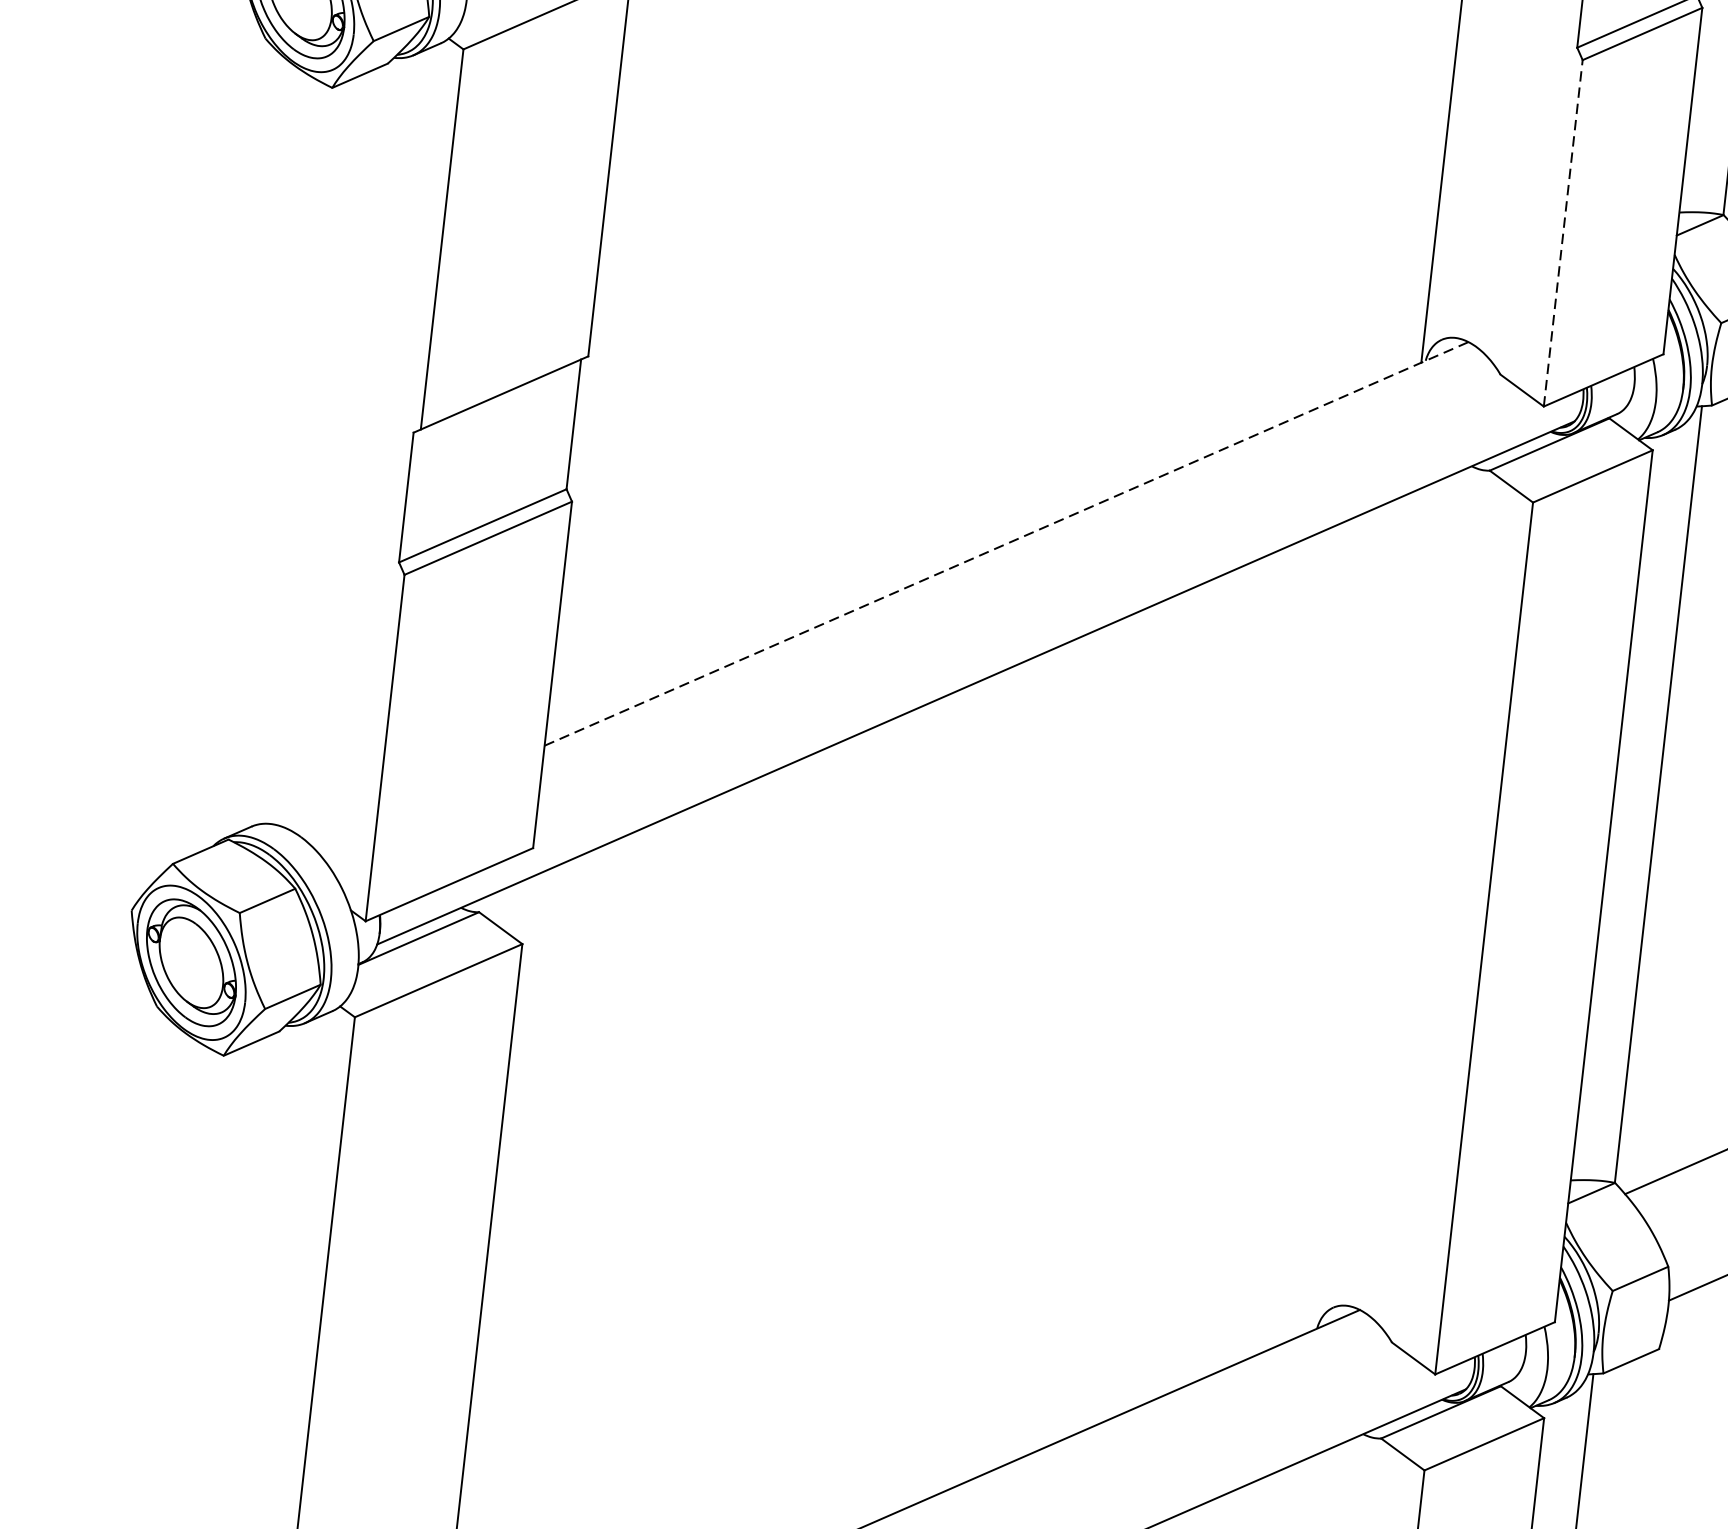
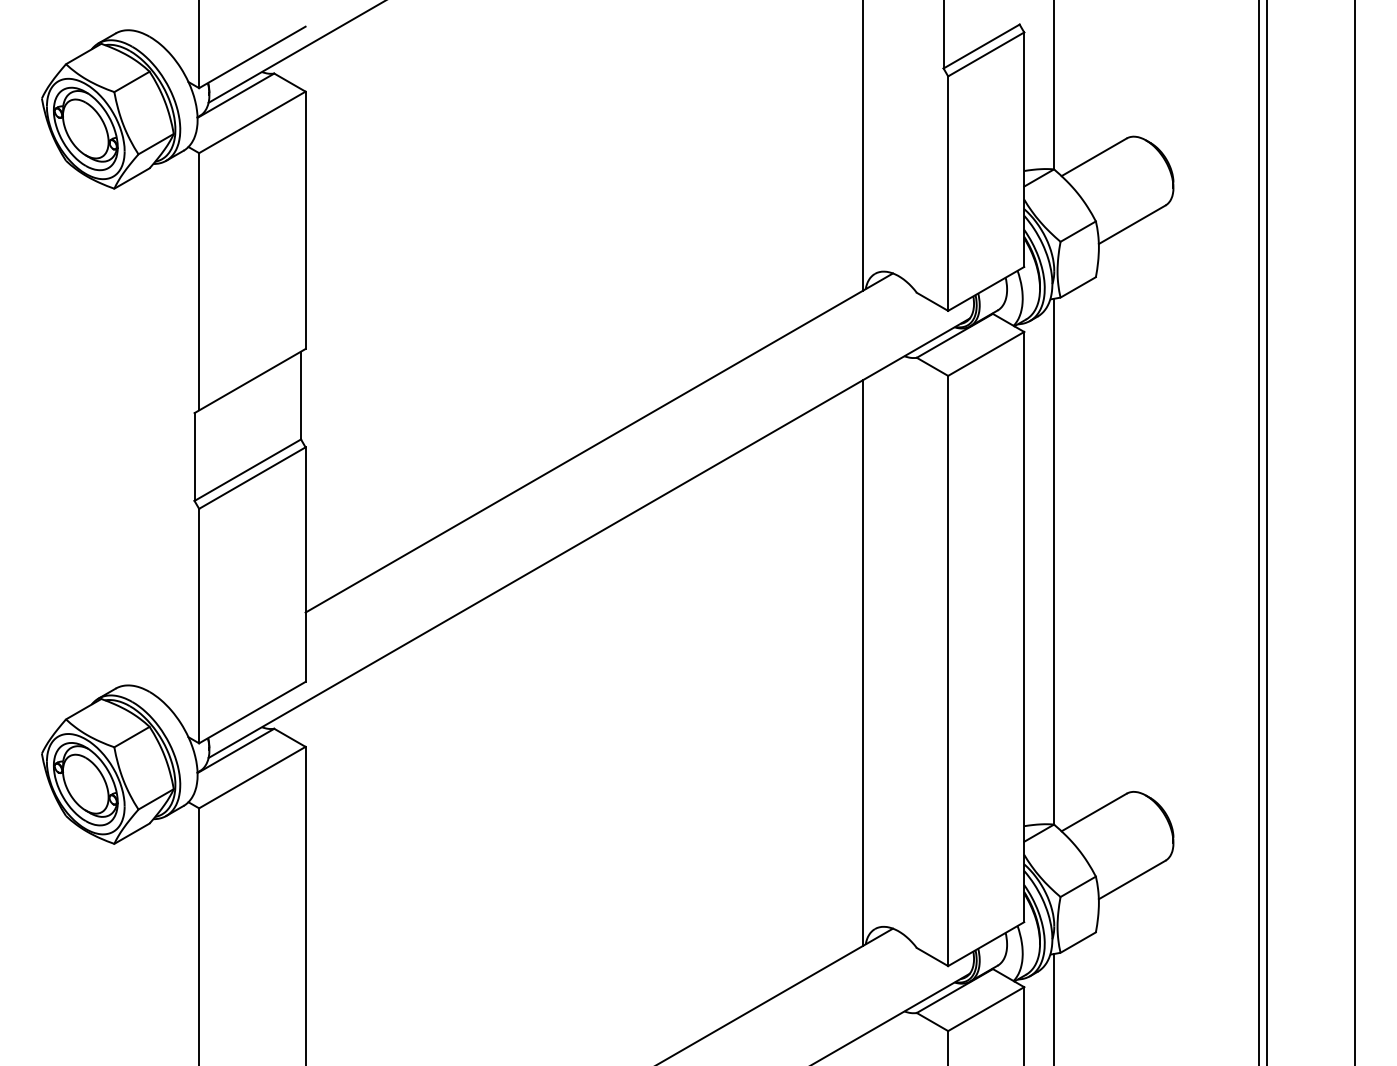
line: (1563, 233) -> (948, 193), dashed -> solid
line: (1006, 543) -> (599, 442), dashed -> solid
line: (1359, 911) -> (862, 662), added

